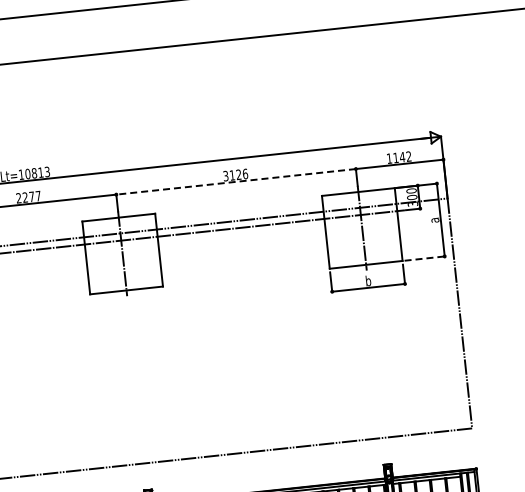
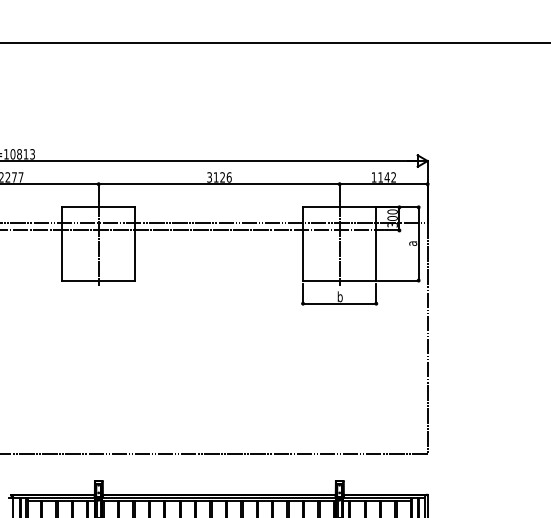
line: (235, 182) -> (218, 184), dashed -> solid
line: (425, 258) -> (399, 280), dashed -> solid

